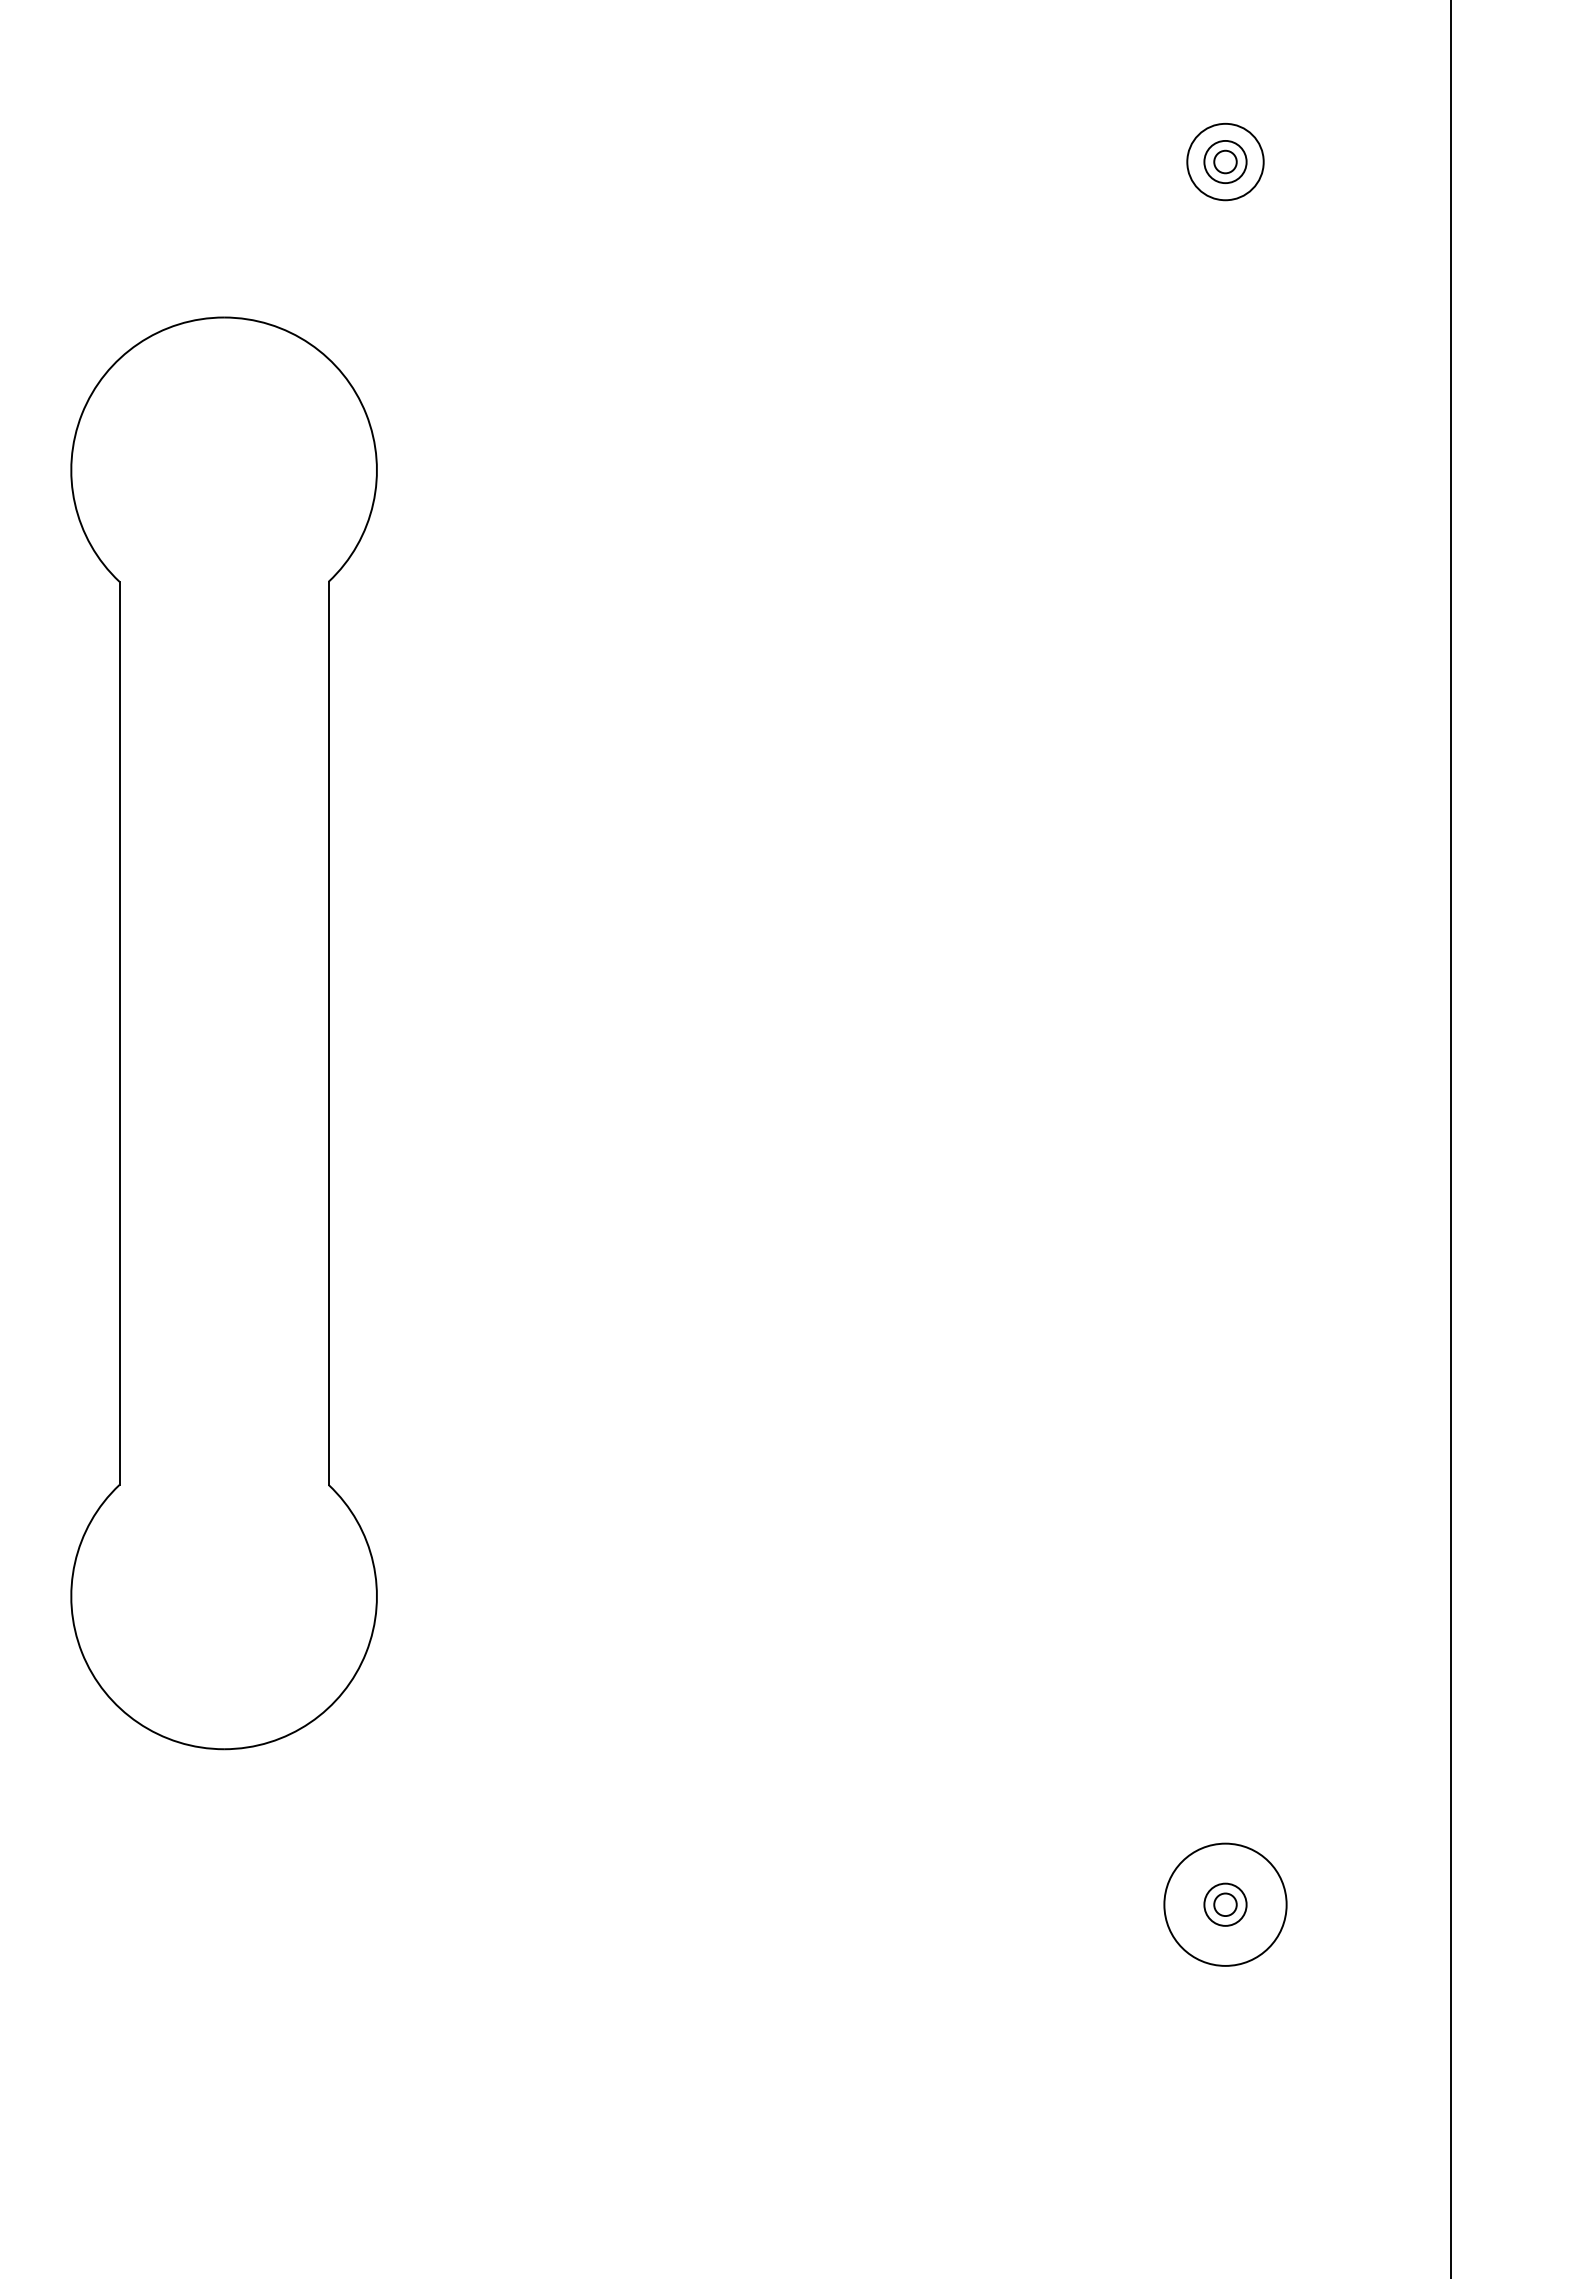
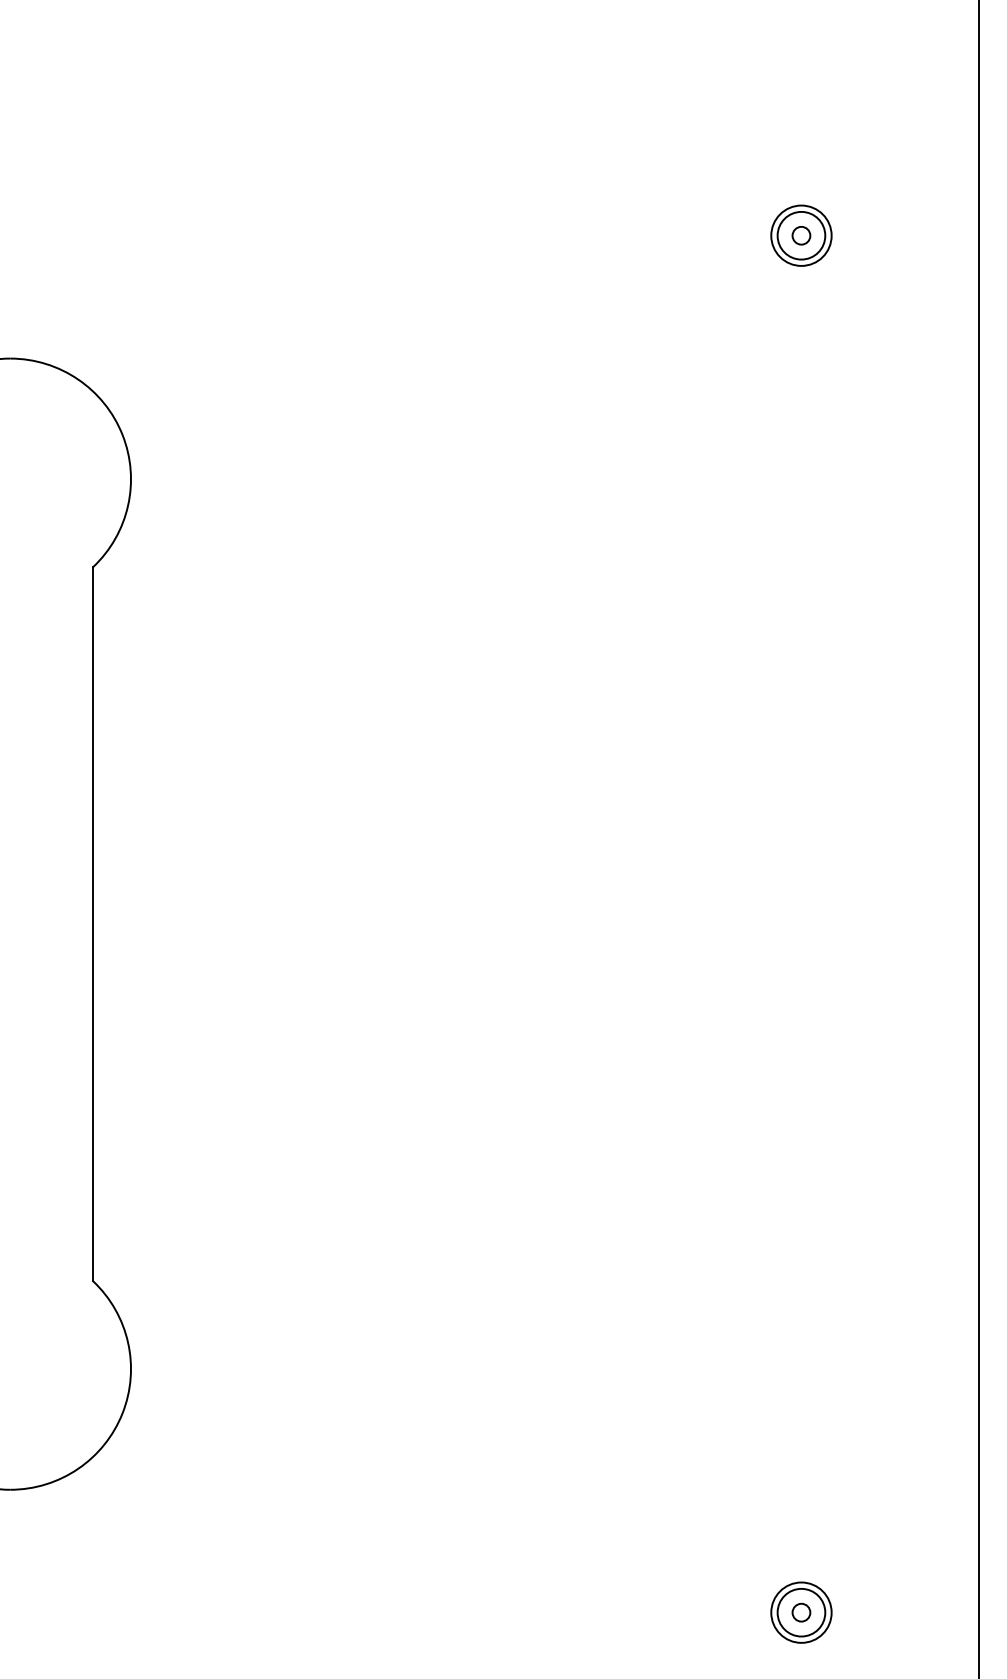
circle: (1225, 161) -> (801, 235), size x1.43
circle: (1225, 1904) -> (801, 1612), size x0.62
circle: (1225, 1904) -> (801, 1612), size x1.43

